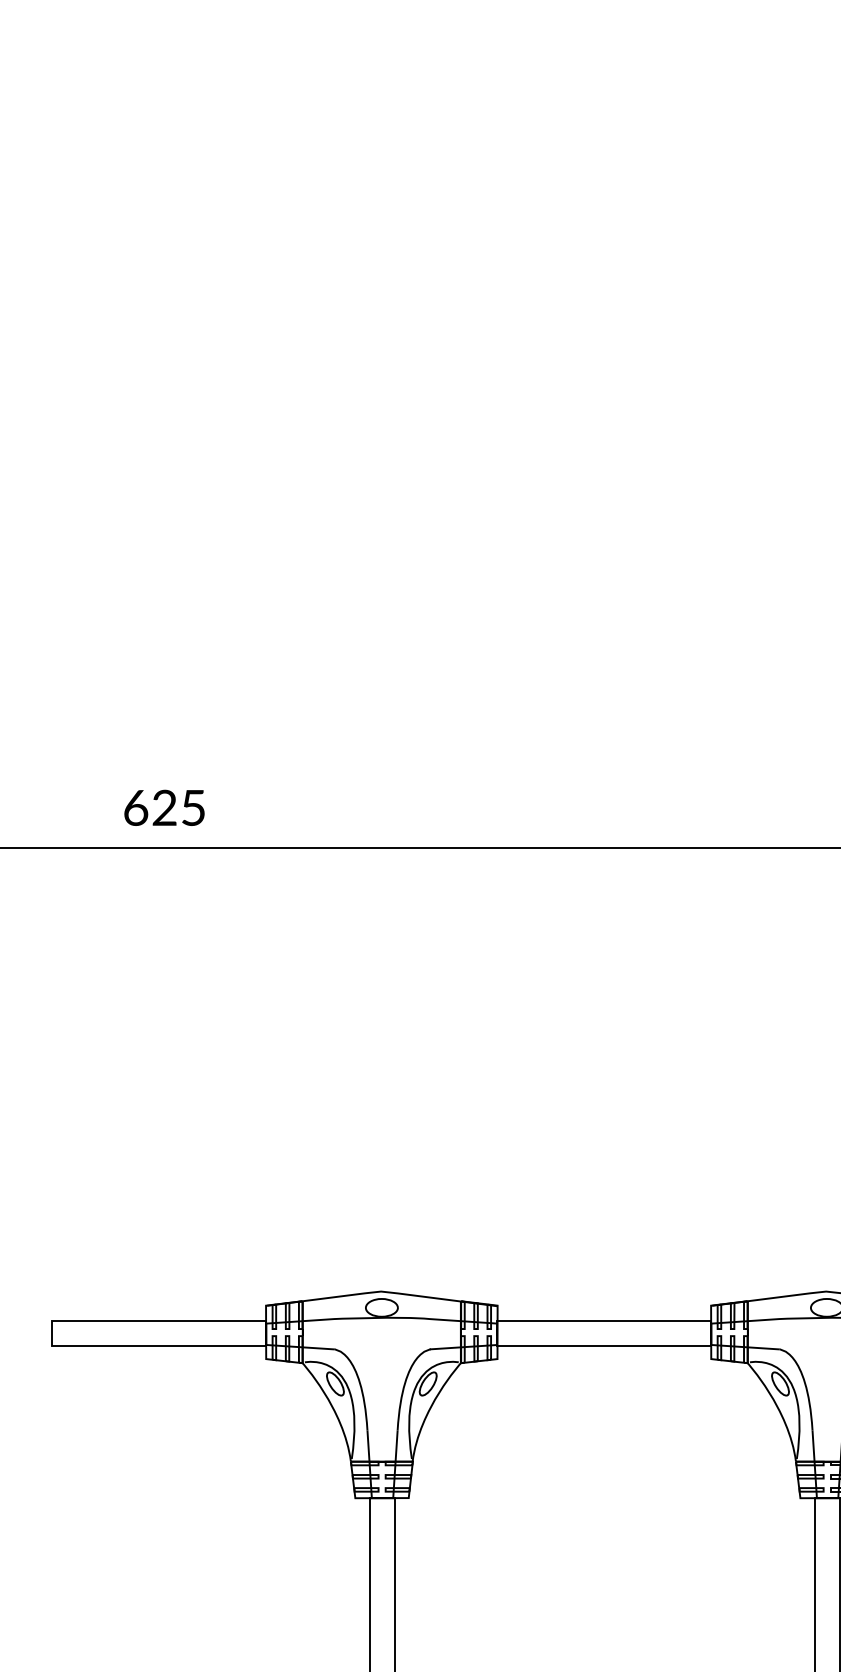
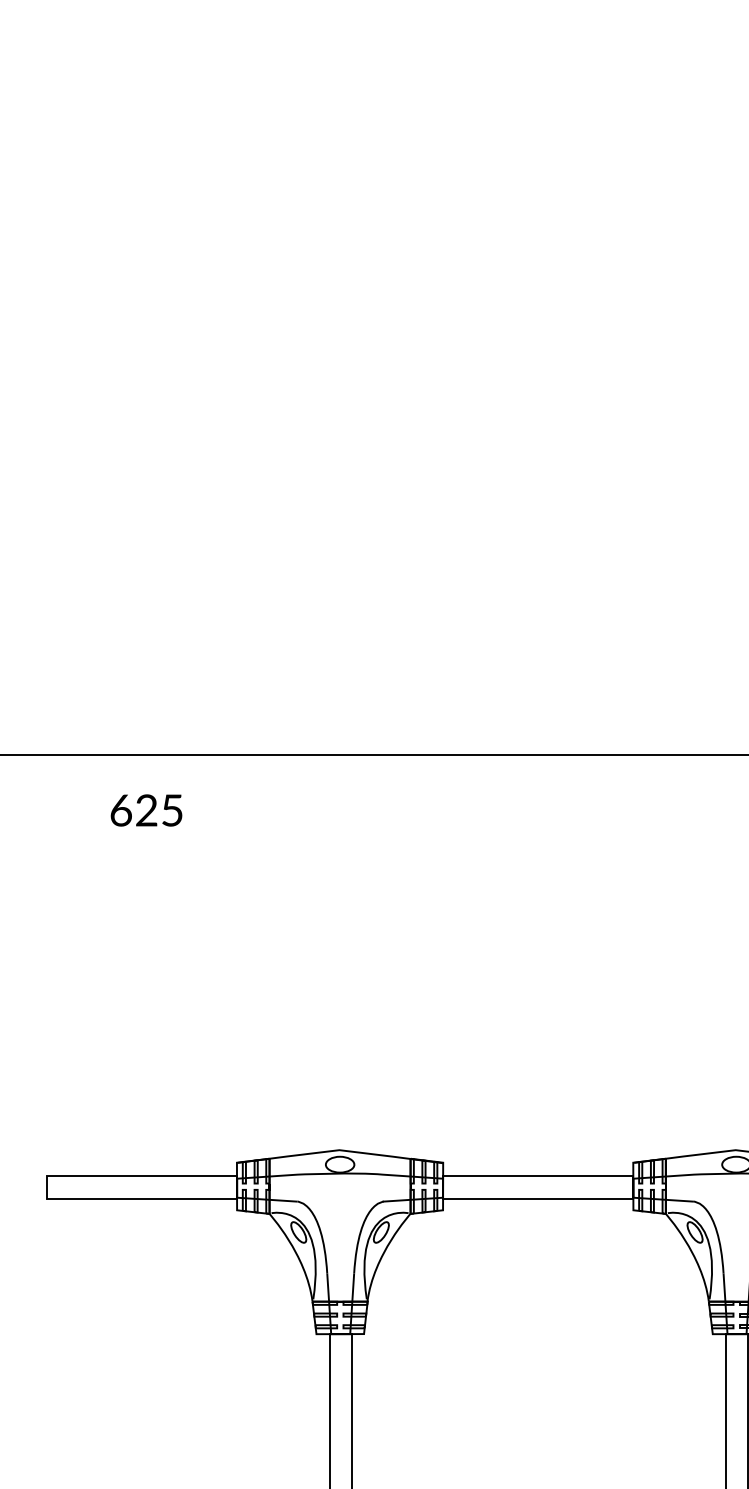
text: (164, 807) -> (146, 810), moved

